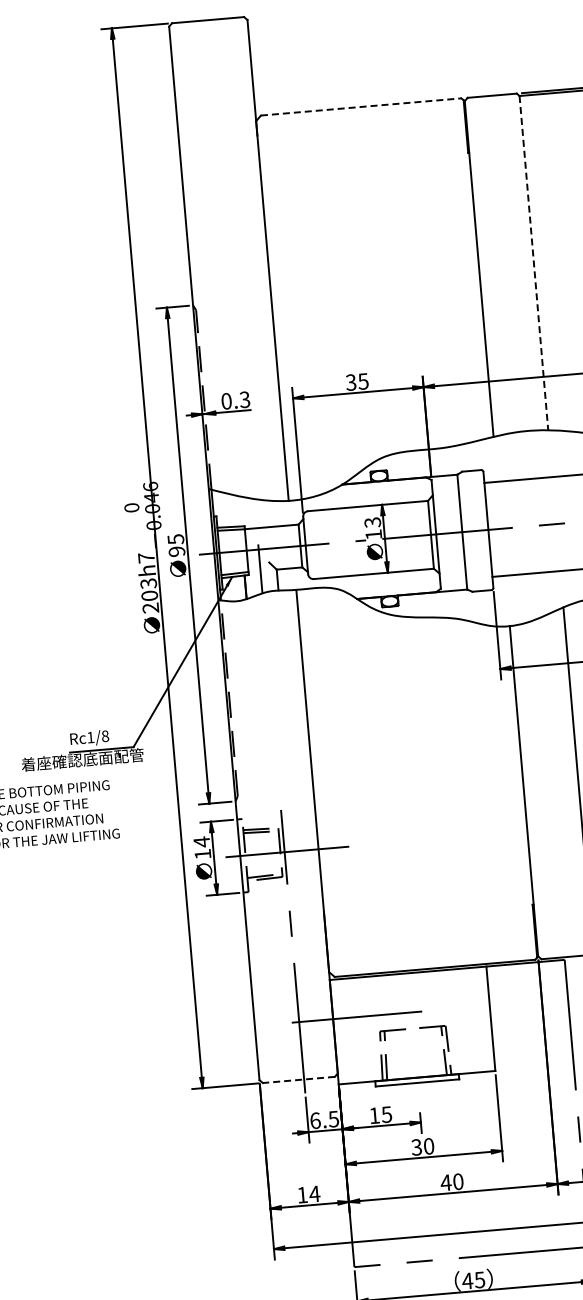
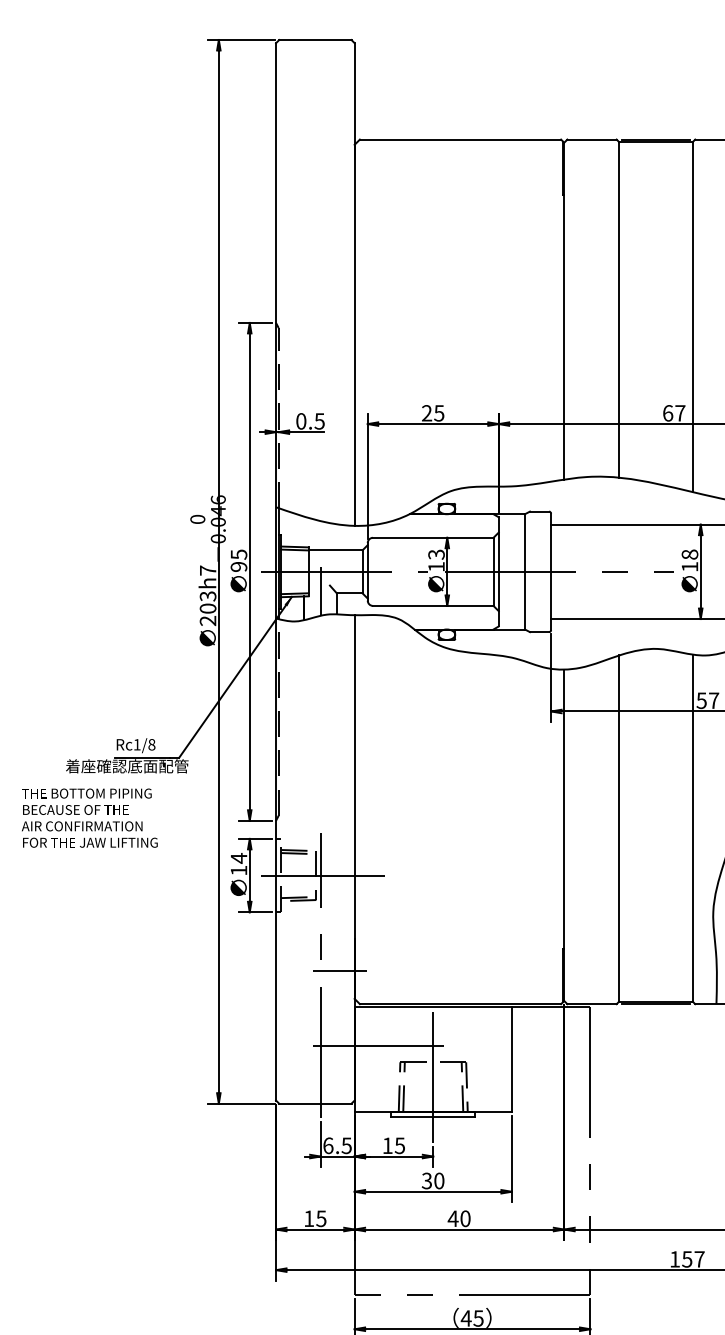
line: (361, 106) -> (460, 139), dashed -> solid
line: (534, 262) -> (619, 309), dashed -> solid
text: (350, 382) -> (426, 413), 35 -> 25
text: (244, 398) -> (319, 420), 0.3 -> 0.5
line: (311, 946) -> (339, 971), added
line: (414, 1042) -> (433, 1076), added
line: (298, 1079) -> (314, 1103), dashed -> solid
text: (313, 1193) -> (320, 1218), 14 -> 15

